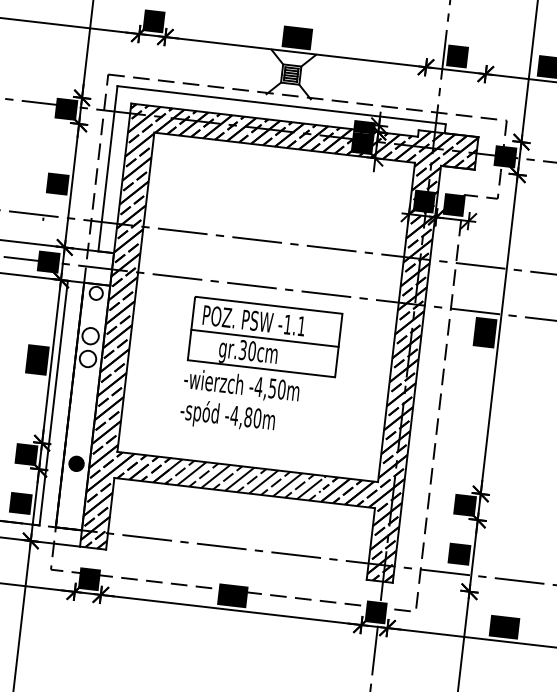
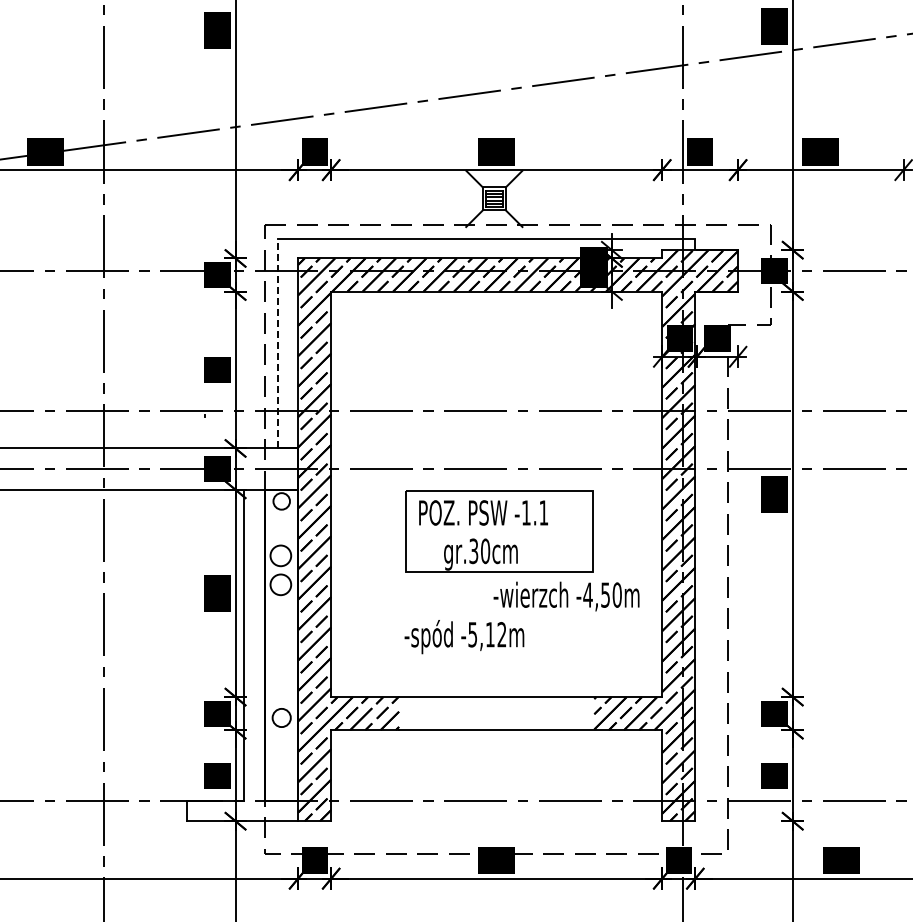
line: (108, 168) -> (278, 343), solid -> dashed
line: (264, 338) -> (499, 533), removed
text: (241, 386) -> (566, 596), moved
text: (246, 416) -> (487, 634), -4,80m -> -5,12m
fill: (76, 463) -> (281, 717), removed
hatch: (245, 479) -> (495, 713), removed

